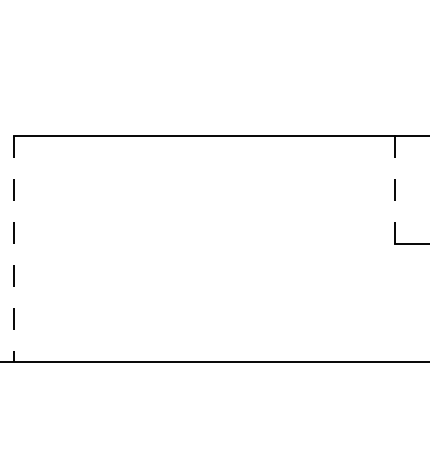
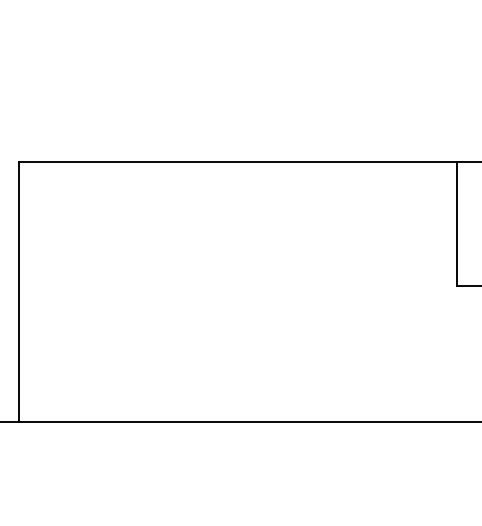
line: (394, 190) -> (456, 224), dashed -> solid
line: (14, 249) -> (19, 292), dashed -> solid

